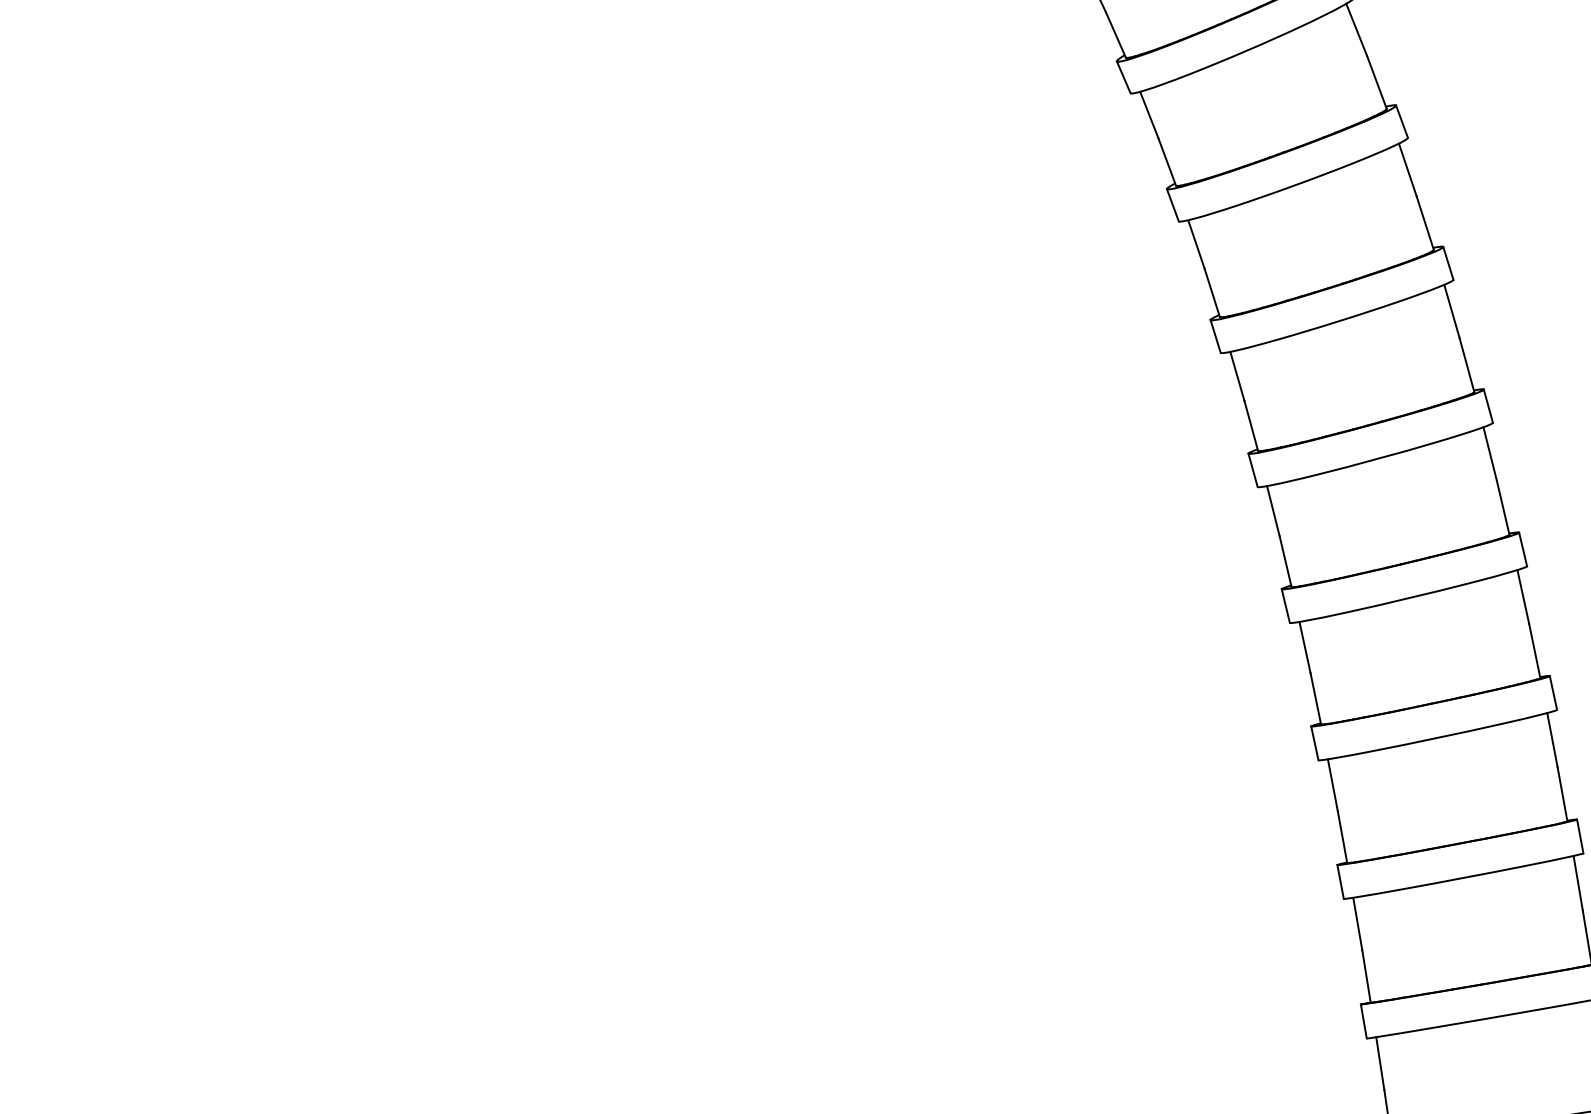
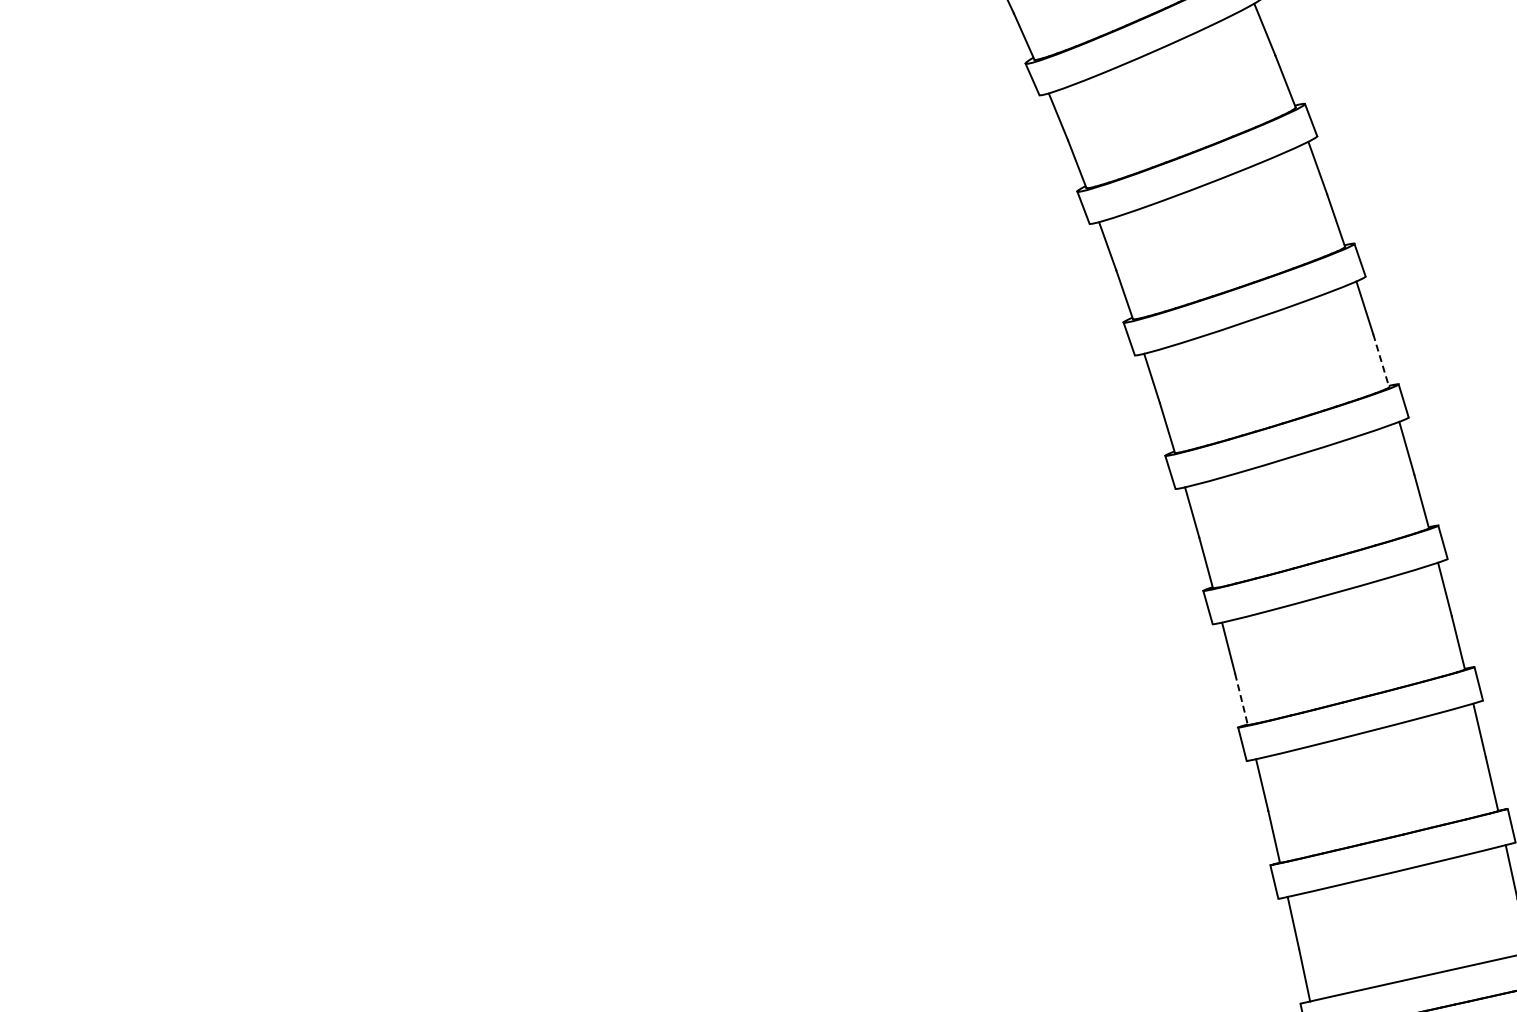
line: (1503, 507) -> (1381, 360), solid -> dashed
line: (1342, 837) -> (1241, 699), solid -> dashed

